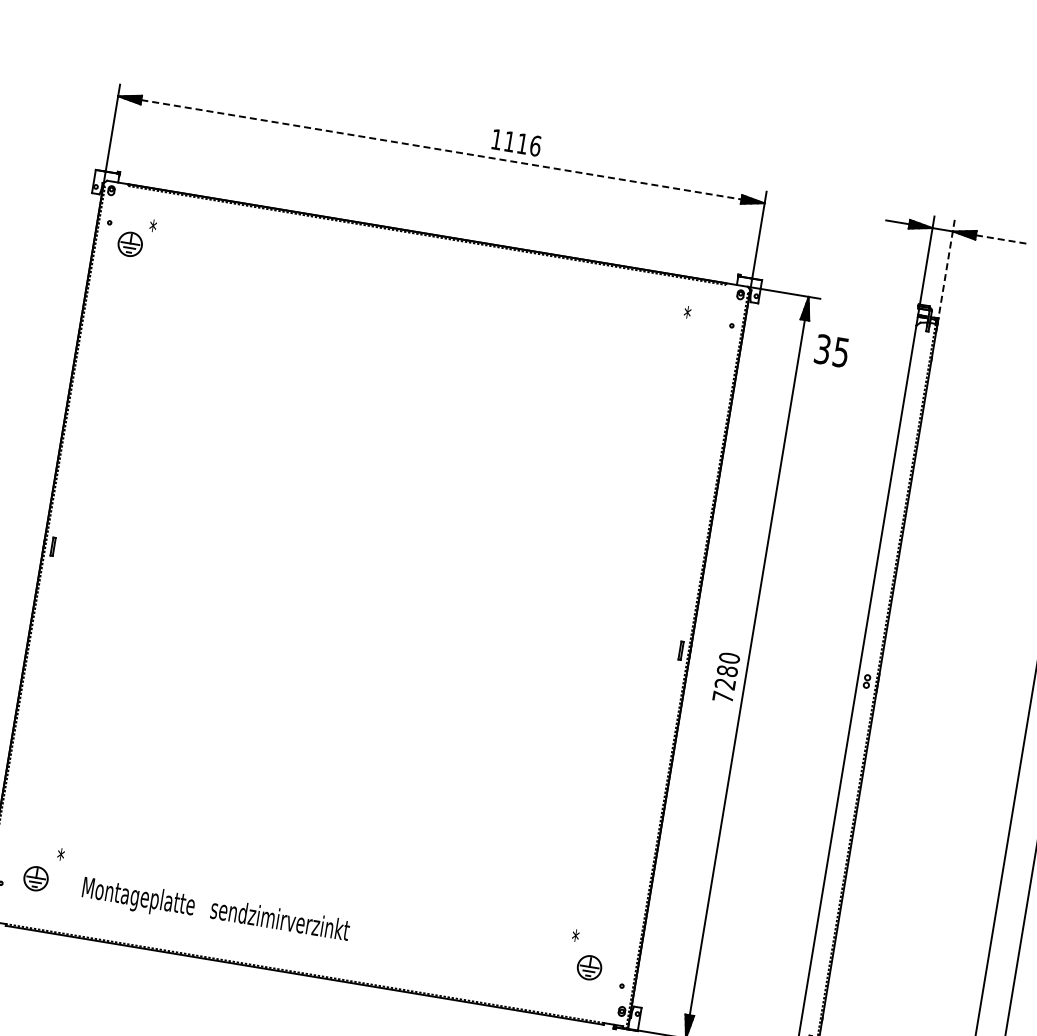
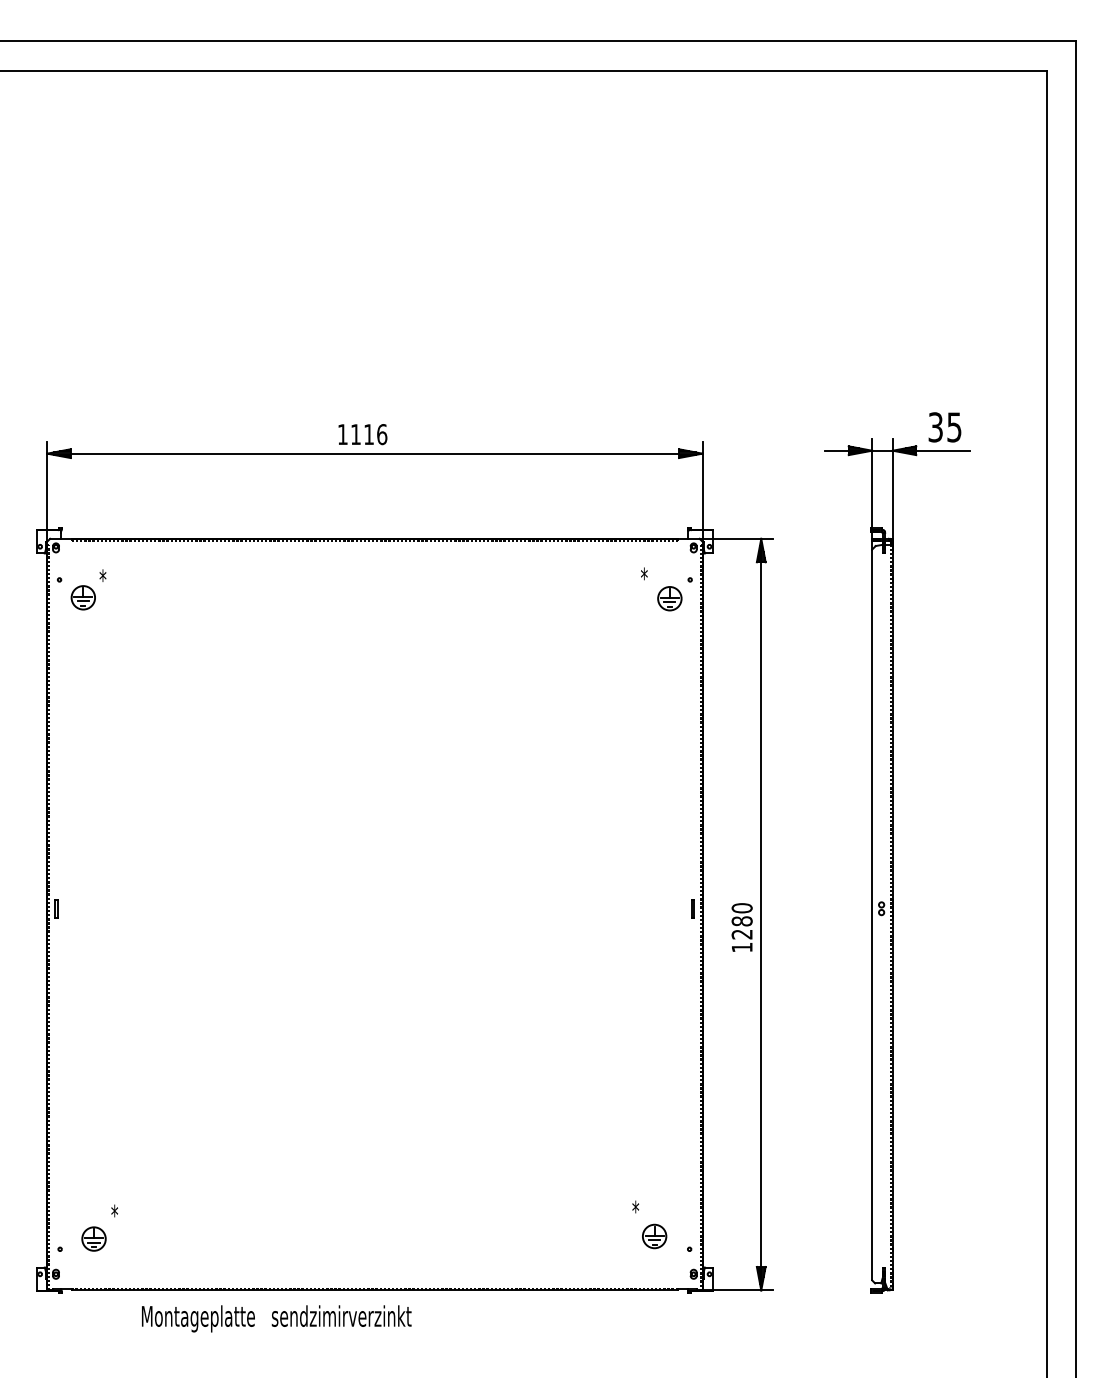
text: (516, 142) -> (362, 434), moved
line: (442, 149) -> (375, 453), dashed -> solid
line: (1002, 239) -> (943, 450), dashed -> solid
line: (946, 268) -> (892, 488), dashed -> solid
part: (708, 340) -> (669, 598), added
text: (831, 351) -> (944, 427), moved
text: (723, 697) -> (742, 947), 7280 -> 1280
text: (215, 910) -> (276, 1318), moved

